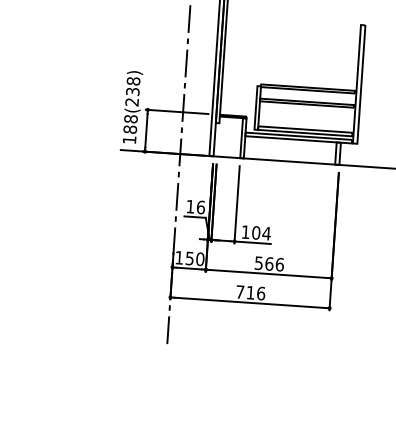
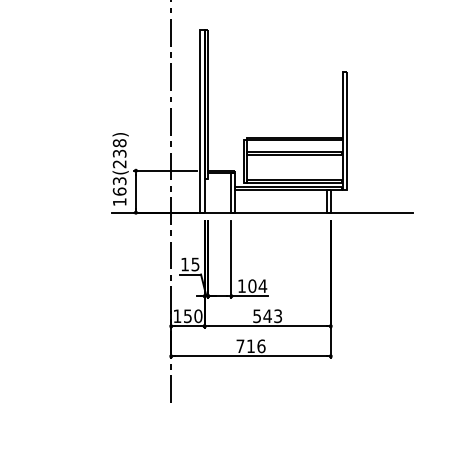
text: (130, 124) -> (119, 186), 188(238) -> 163(238)
text: (200, 207) -> (195, 264), 16 -> 15
text: (274, 264) -> (272, 316), 566 -> 543

